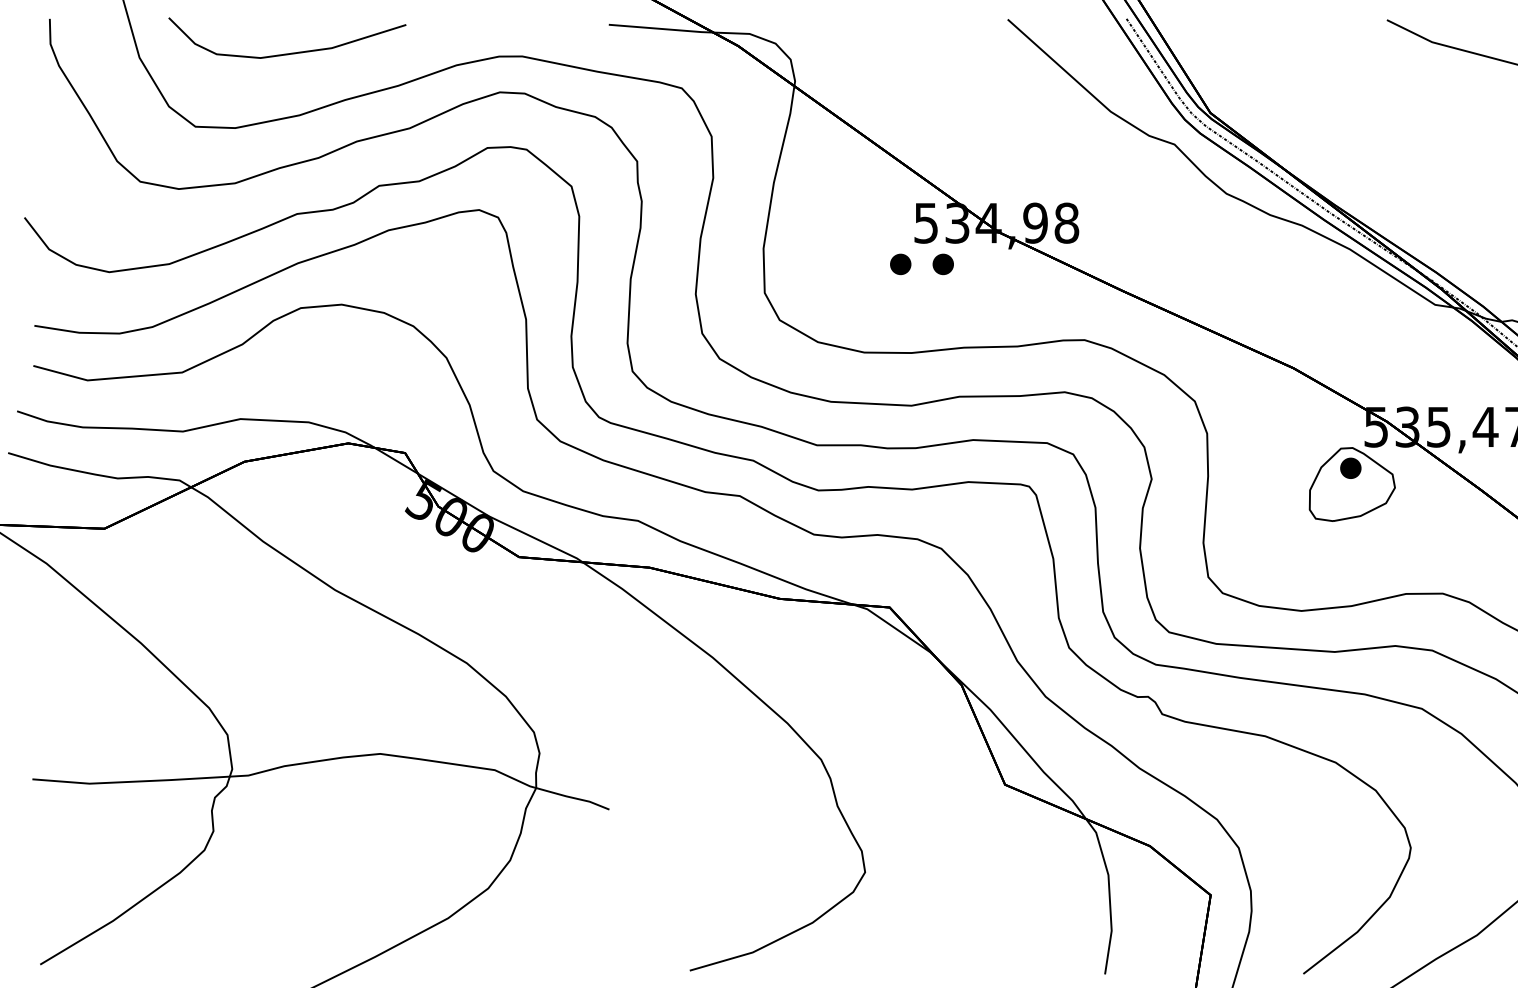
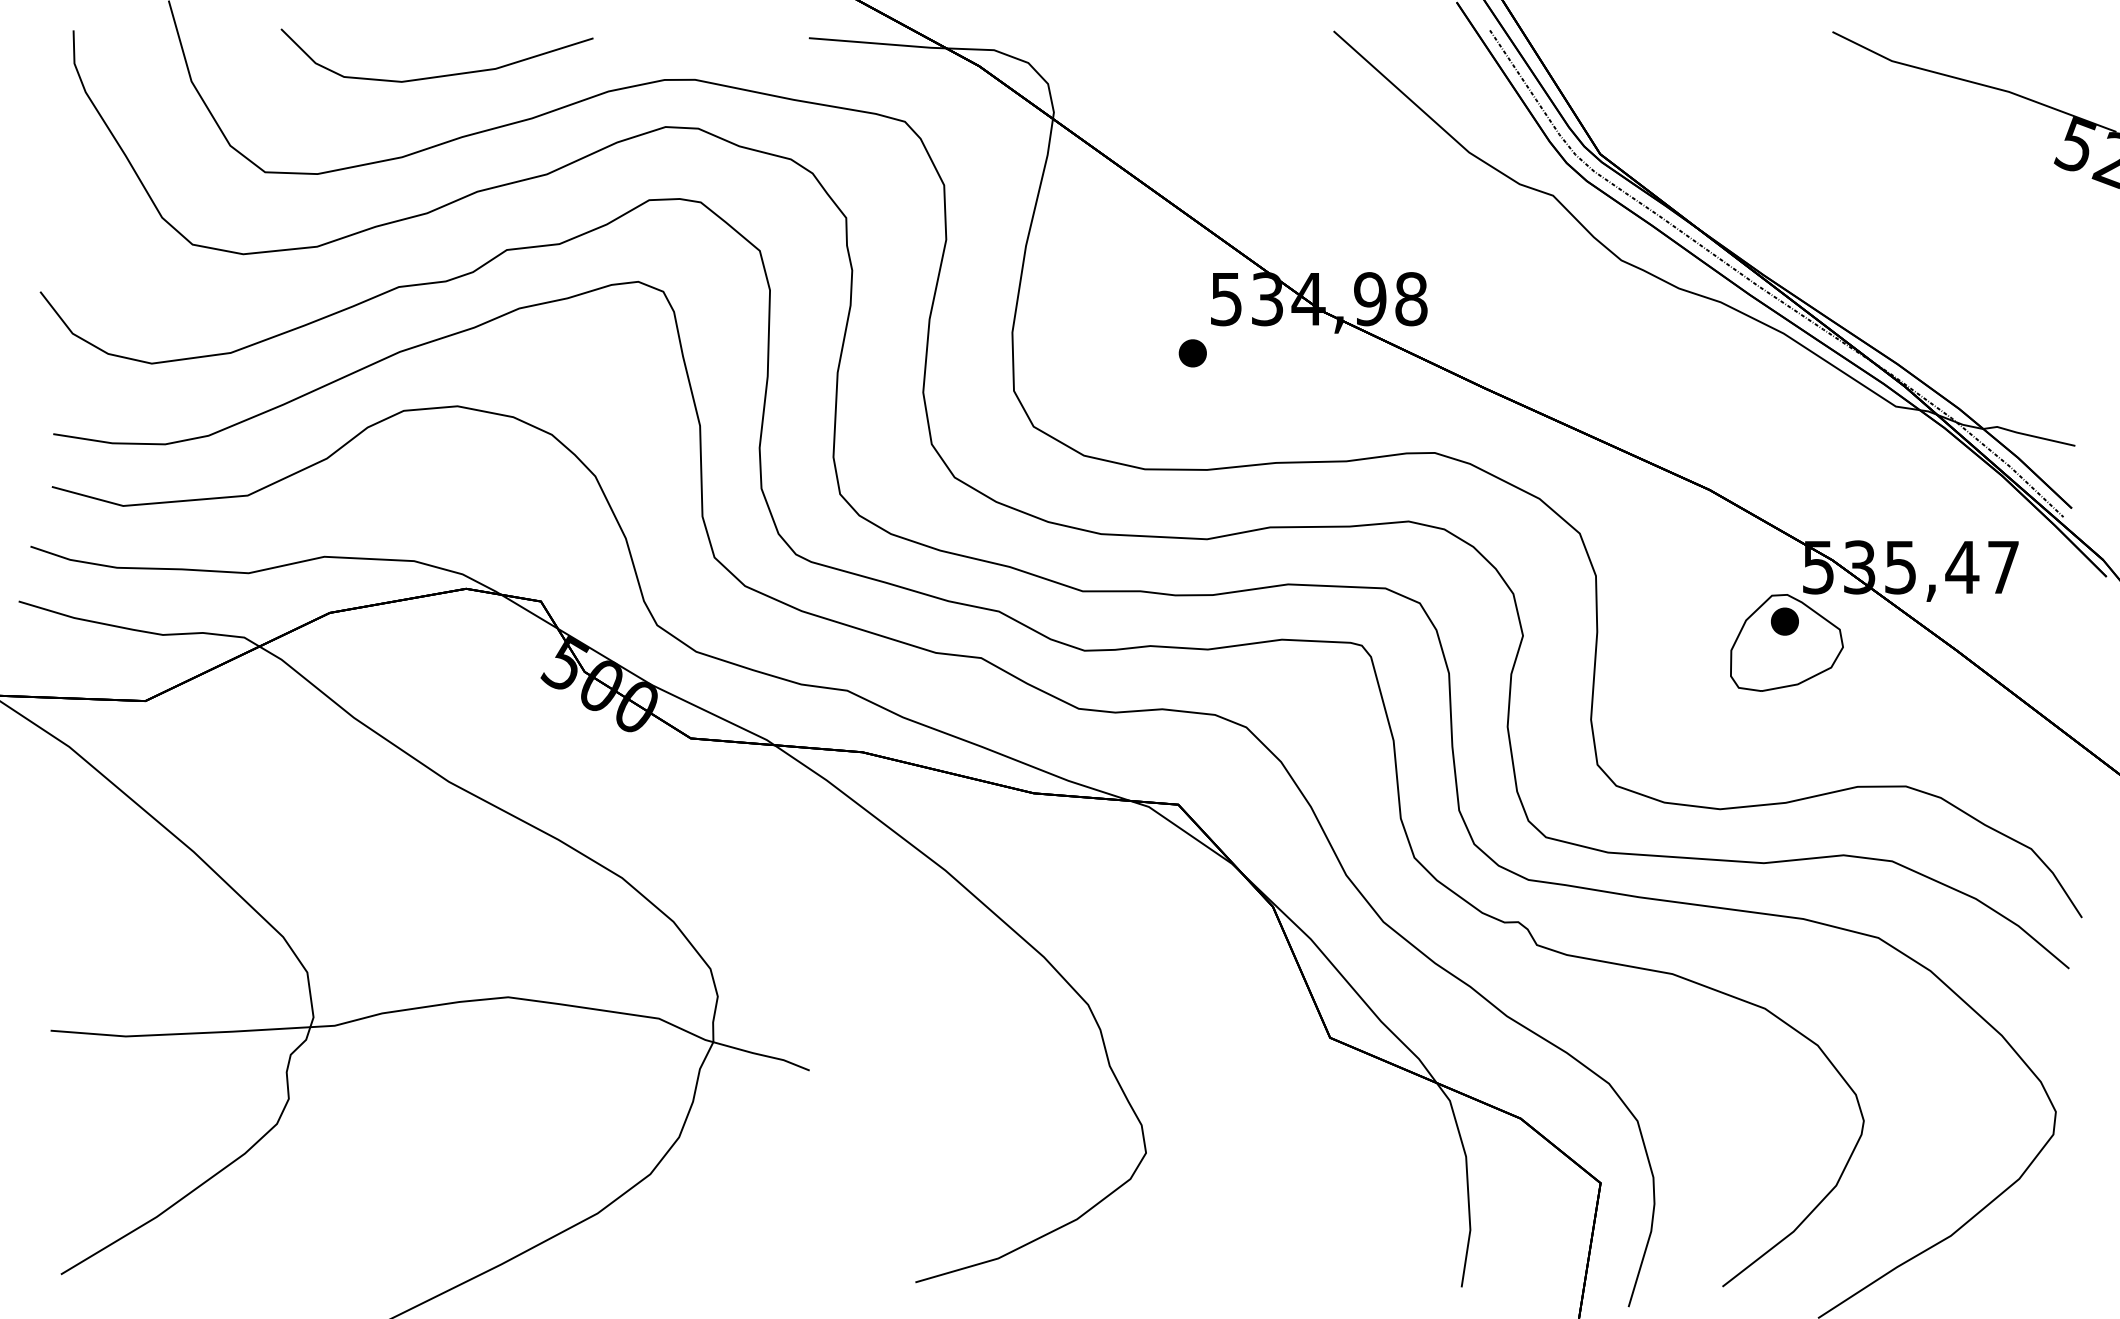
curve: (288, 53) -> (438, 75), moved
part: (943, 264) -> (1248, 353), removed

